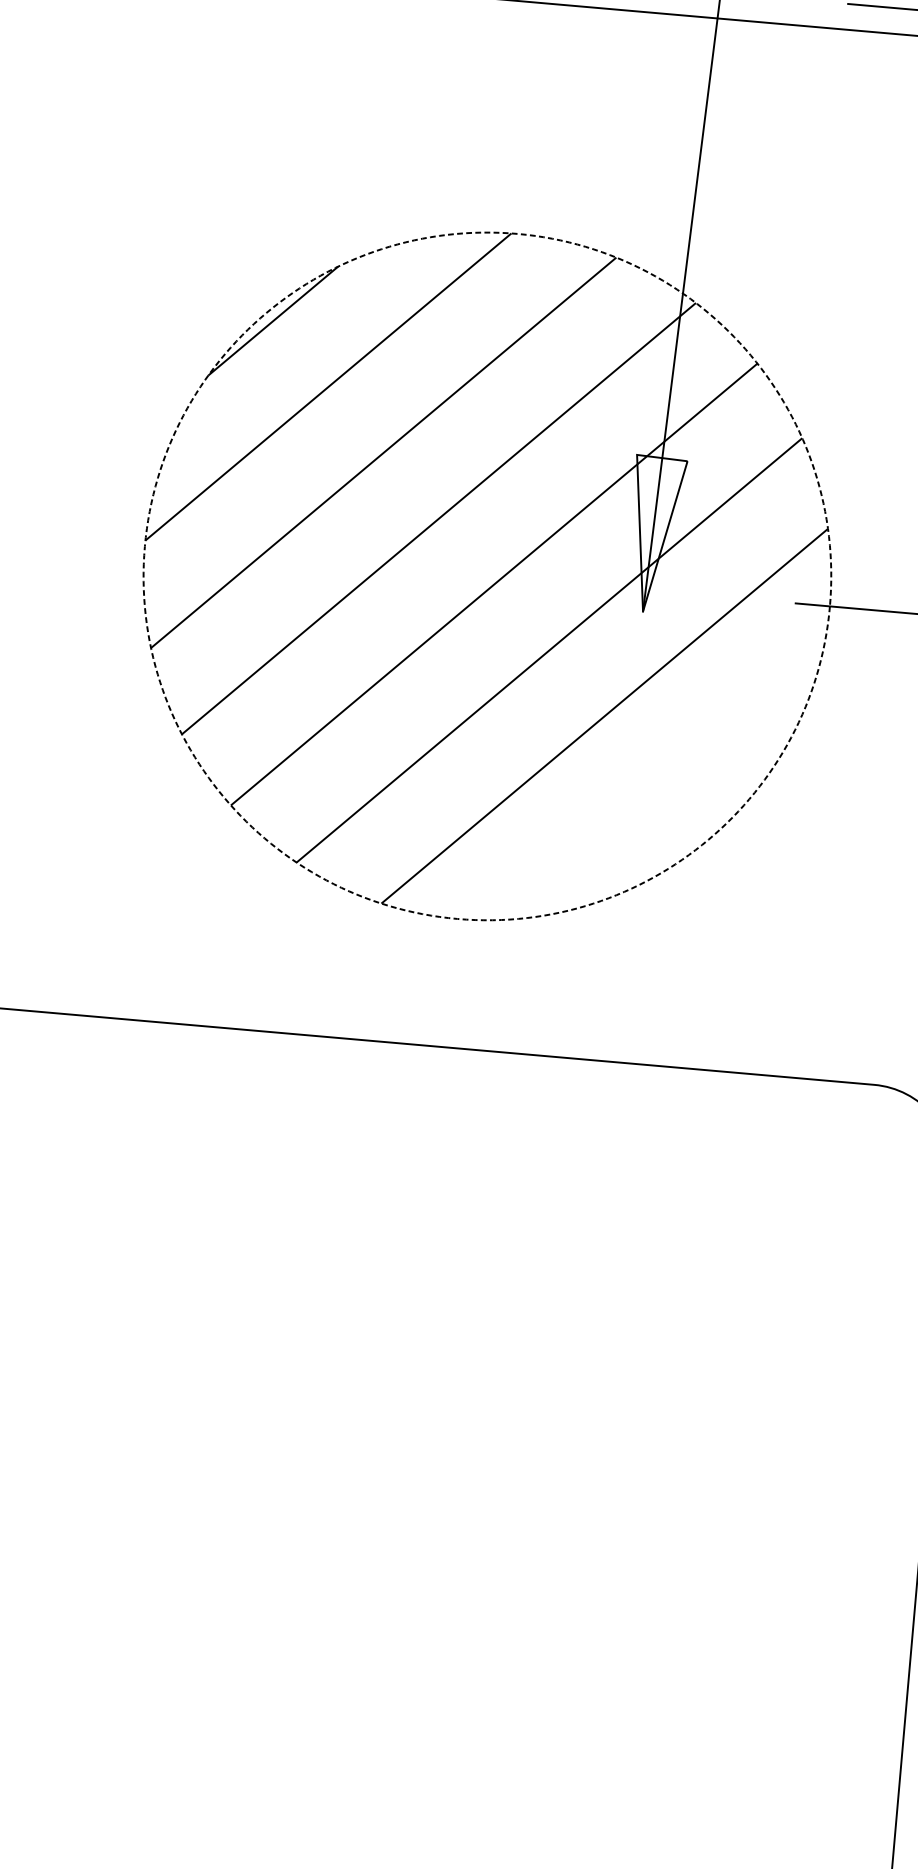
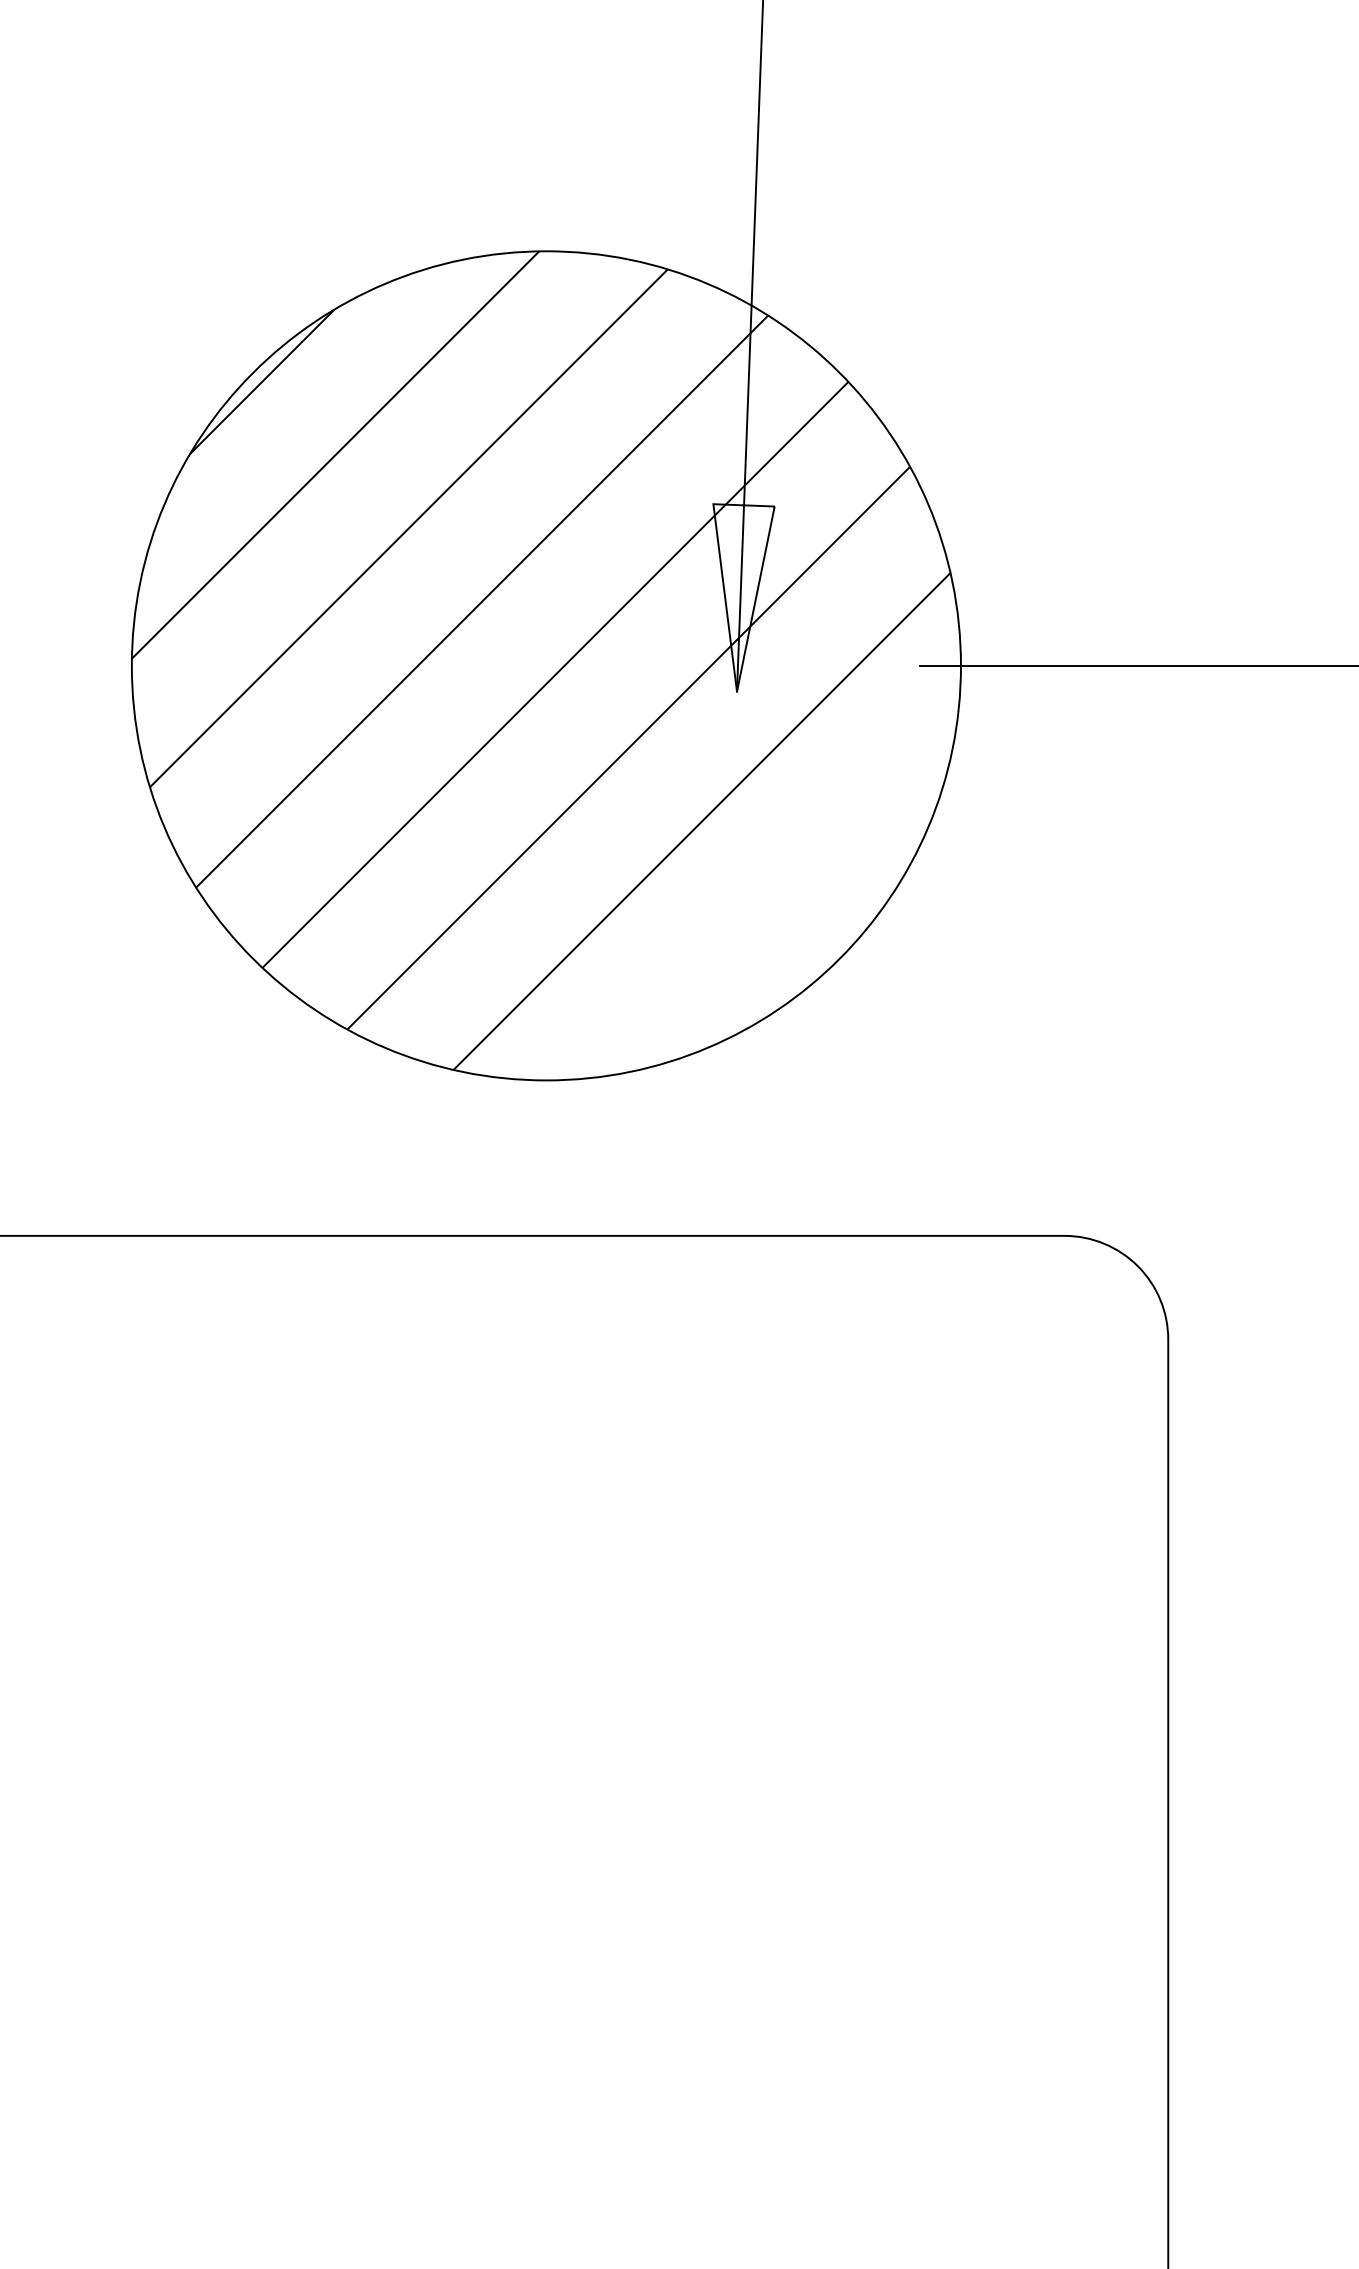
circle: (486, 576) -> (545, 665), dashed -> solid

